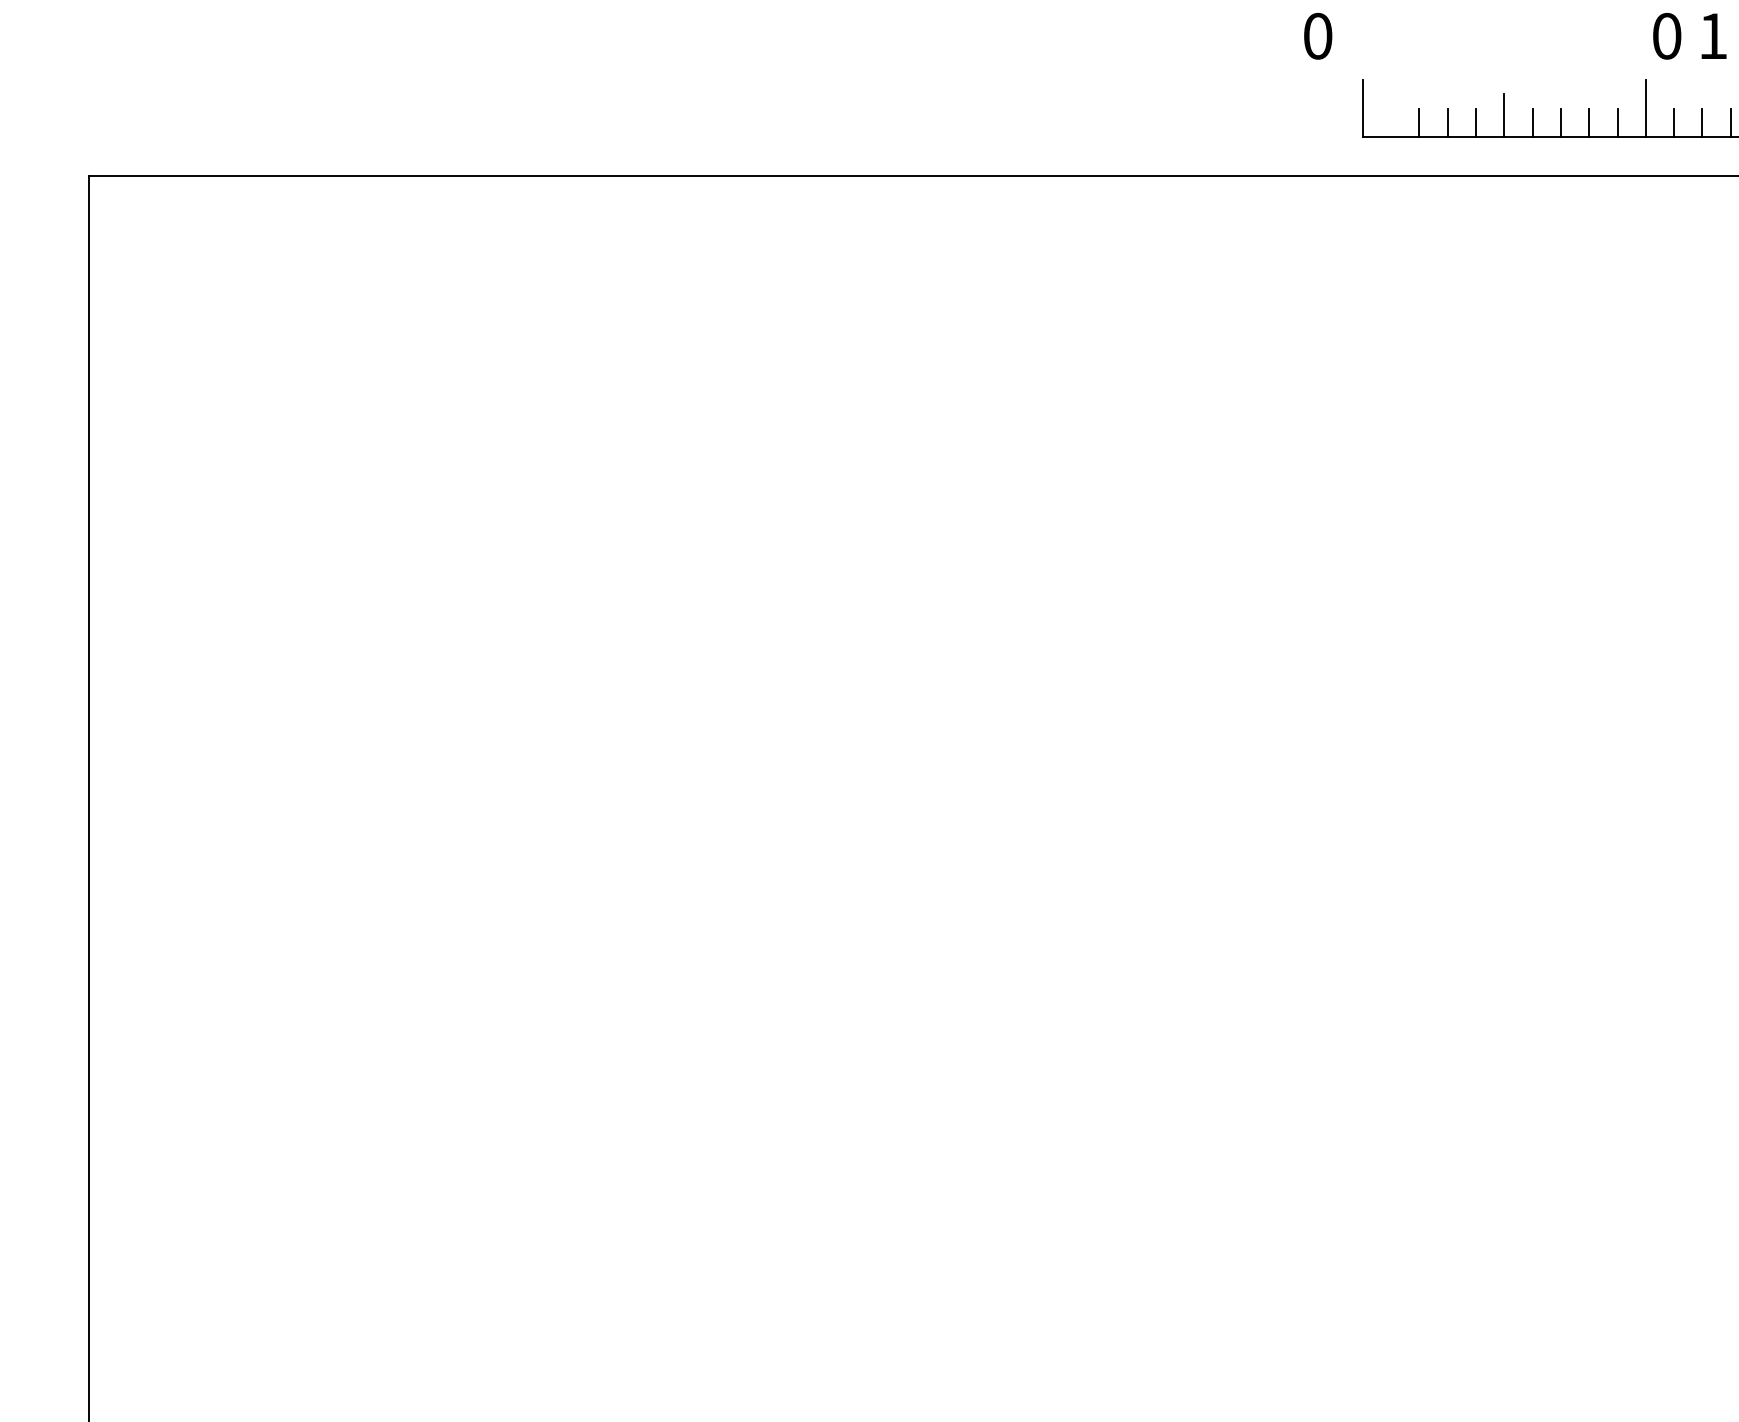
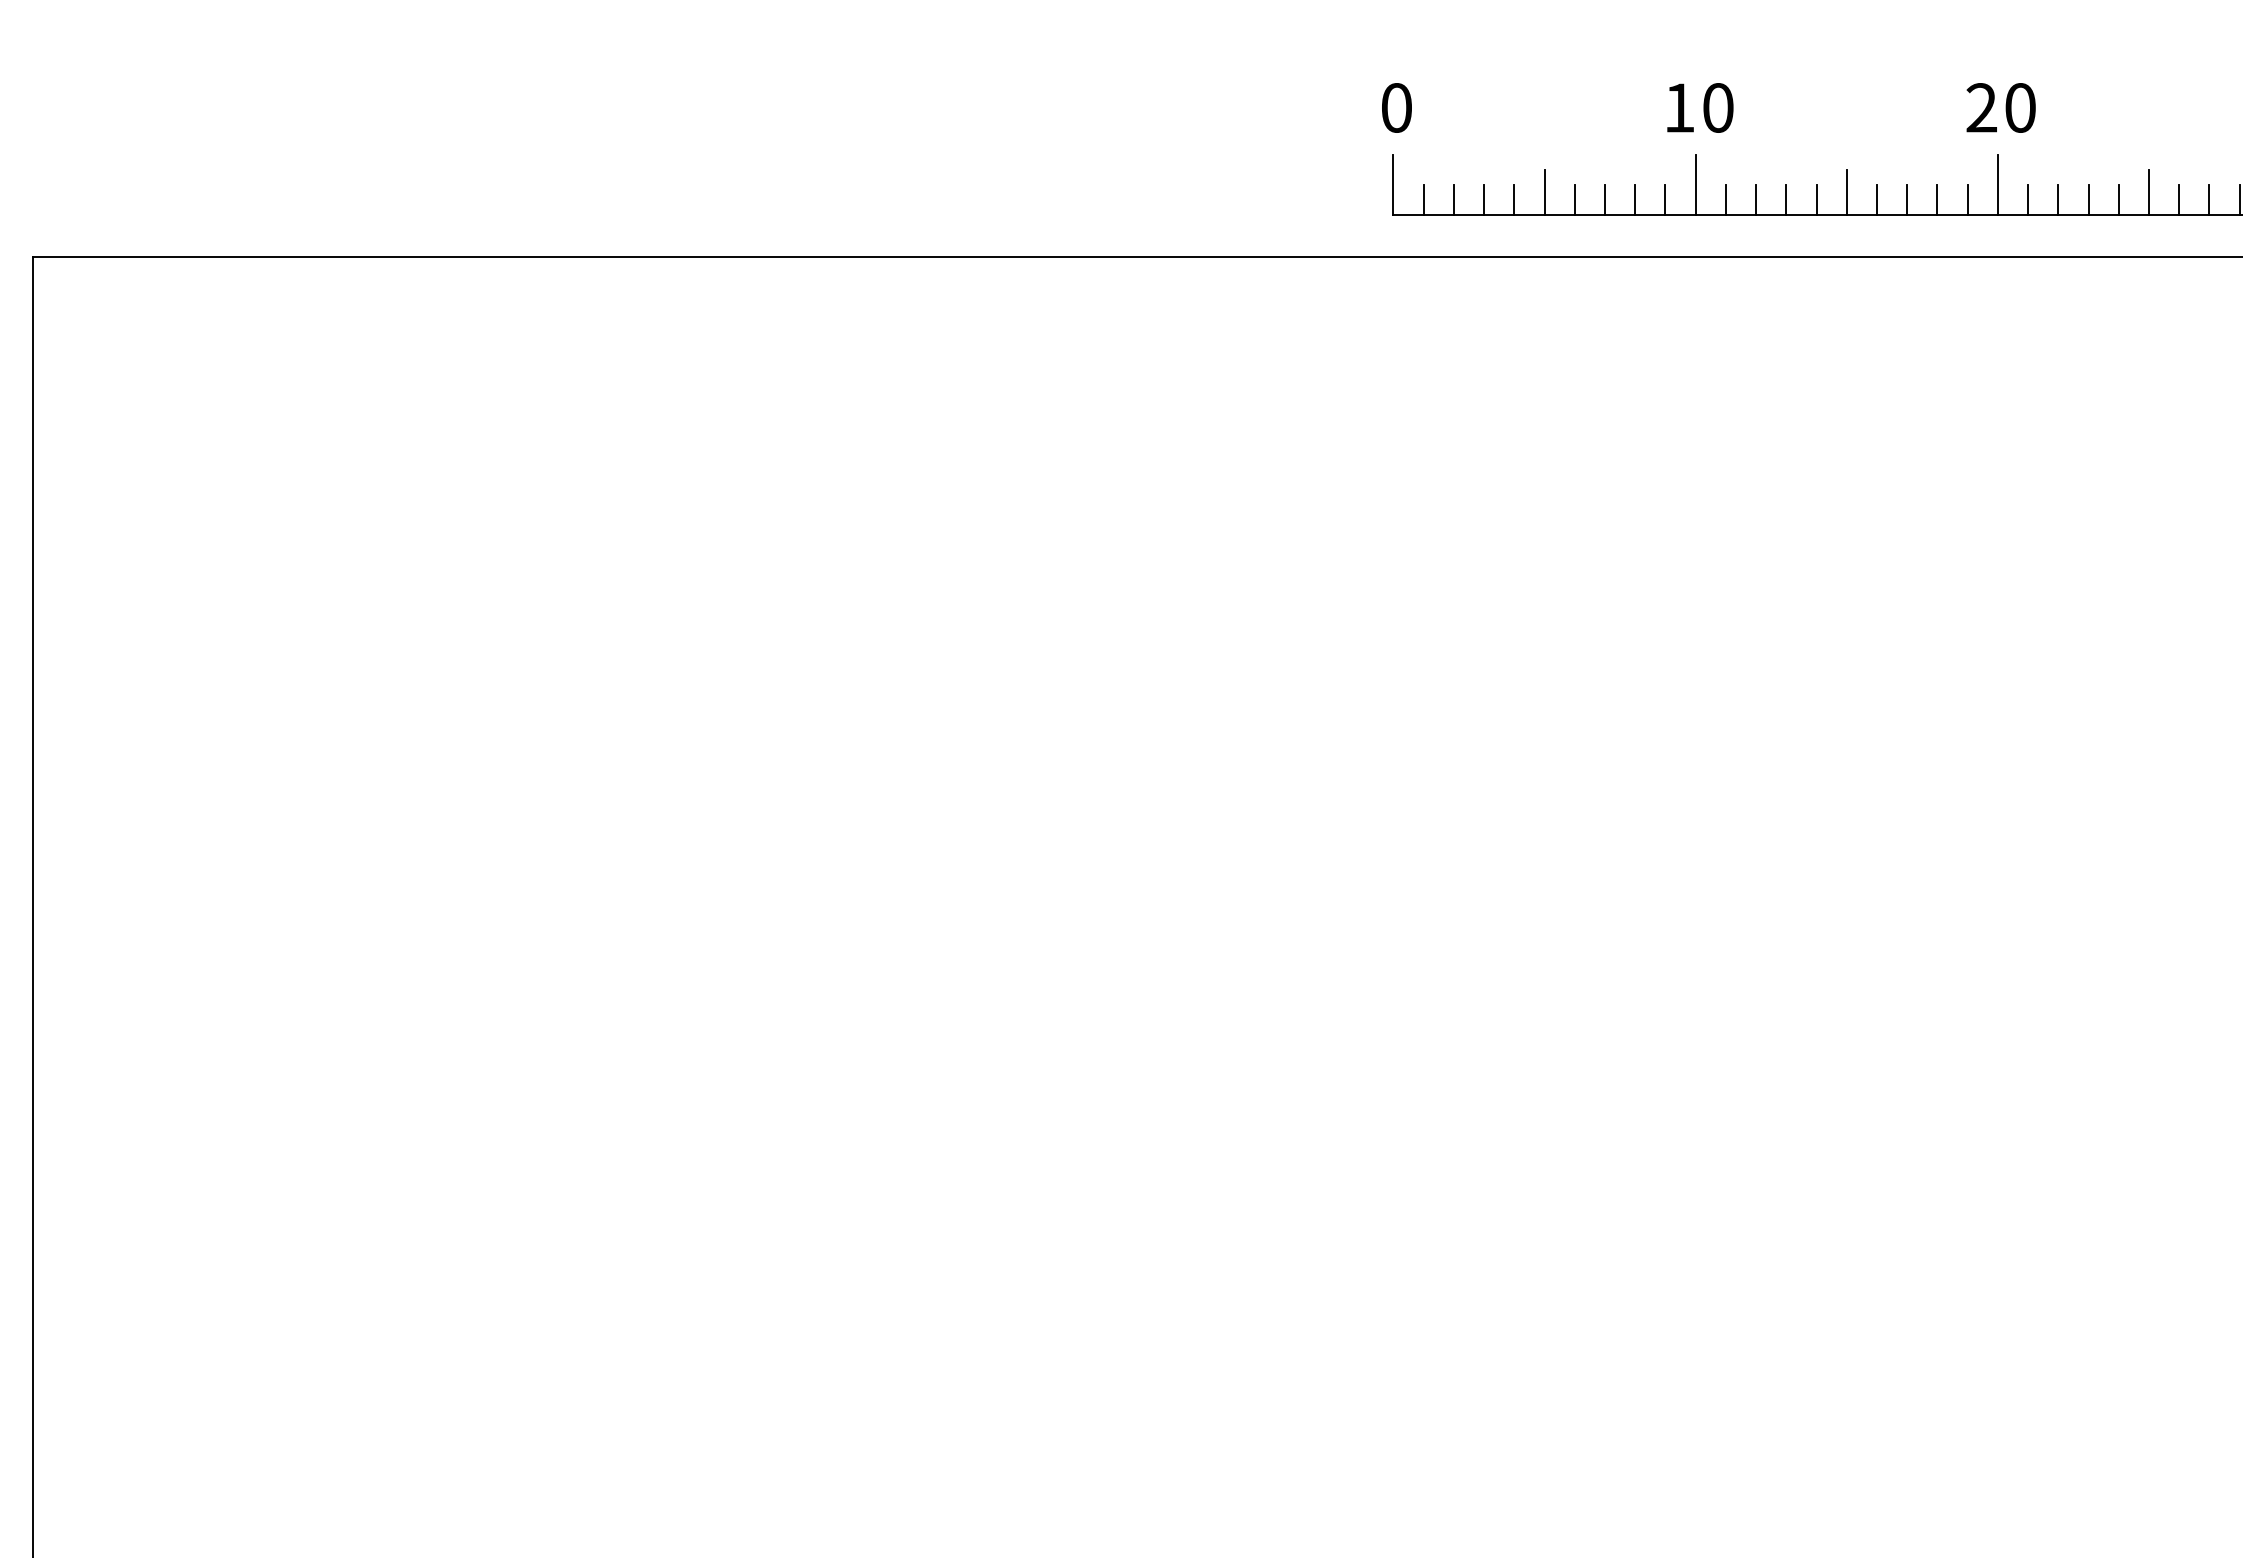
text: (1317, 35) -> (1396, 107), moved
text: (1714, 35) -> (1680, 107), moved
line: (1390, 122) -> (1423, 200), added

